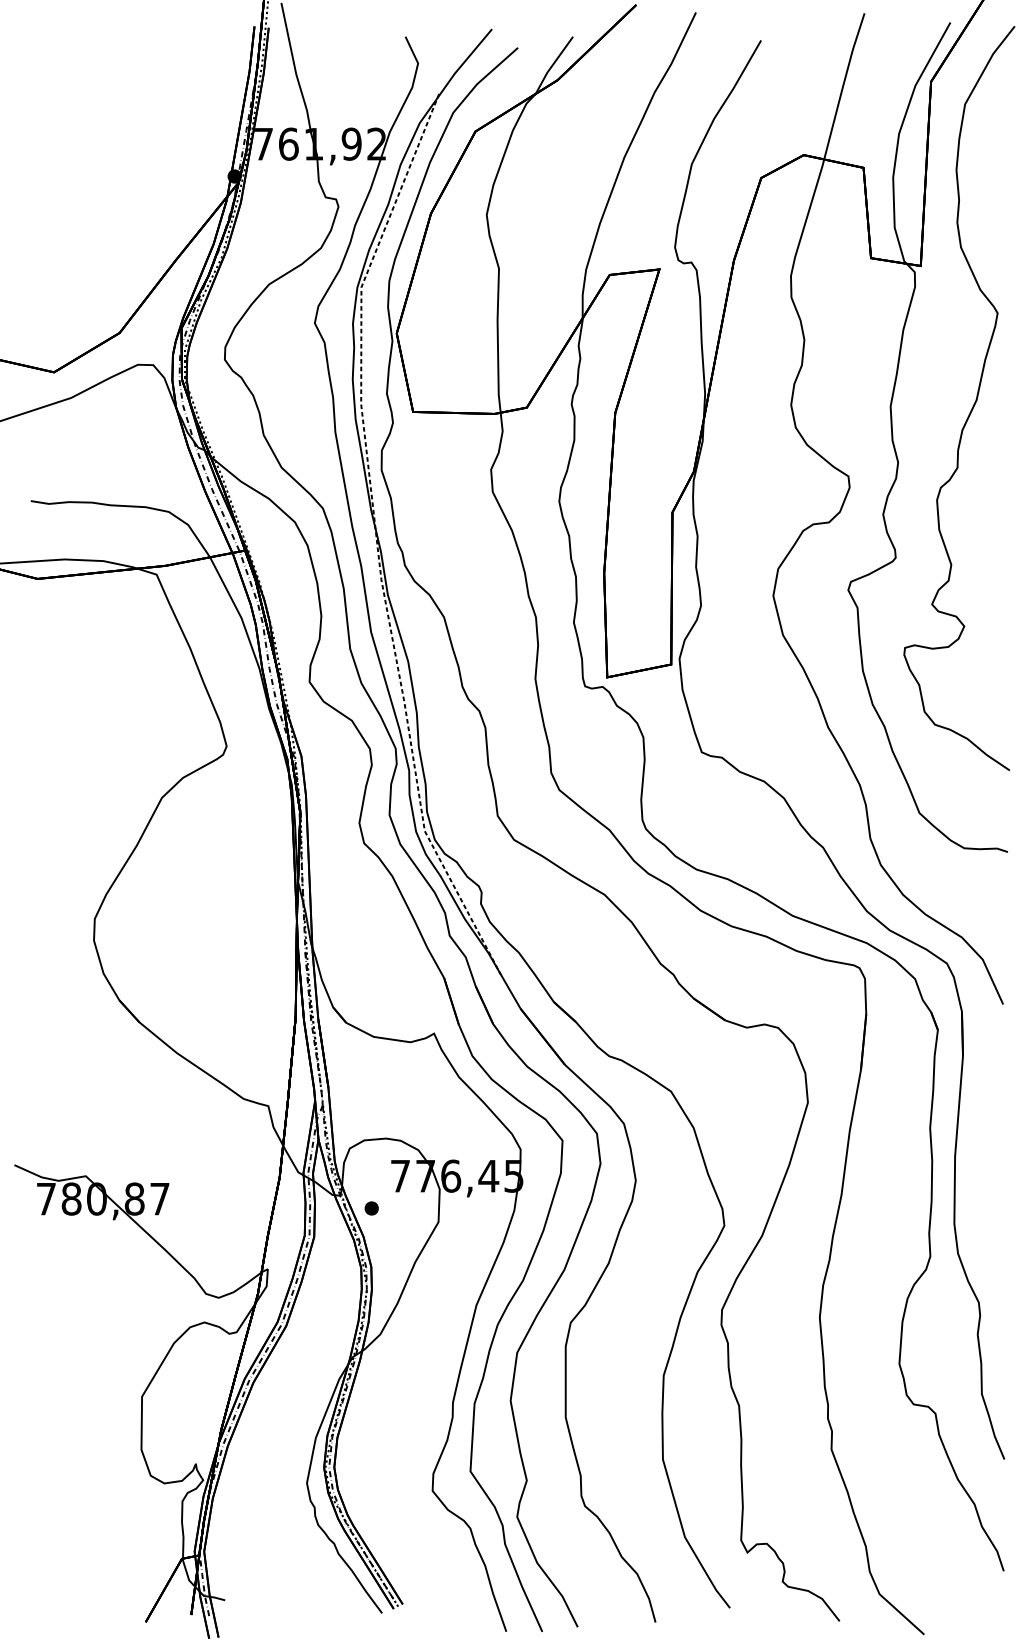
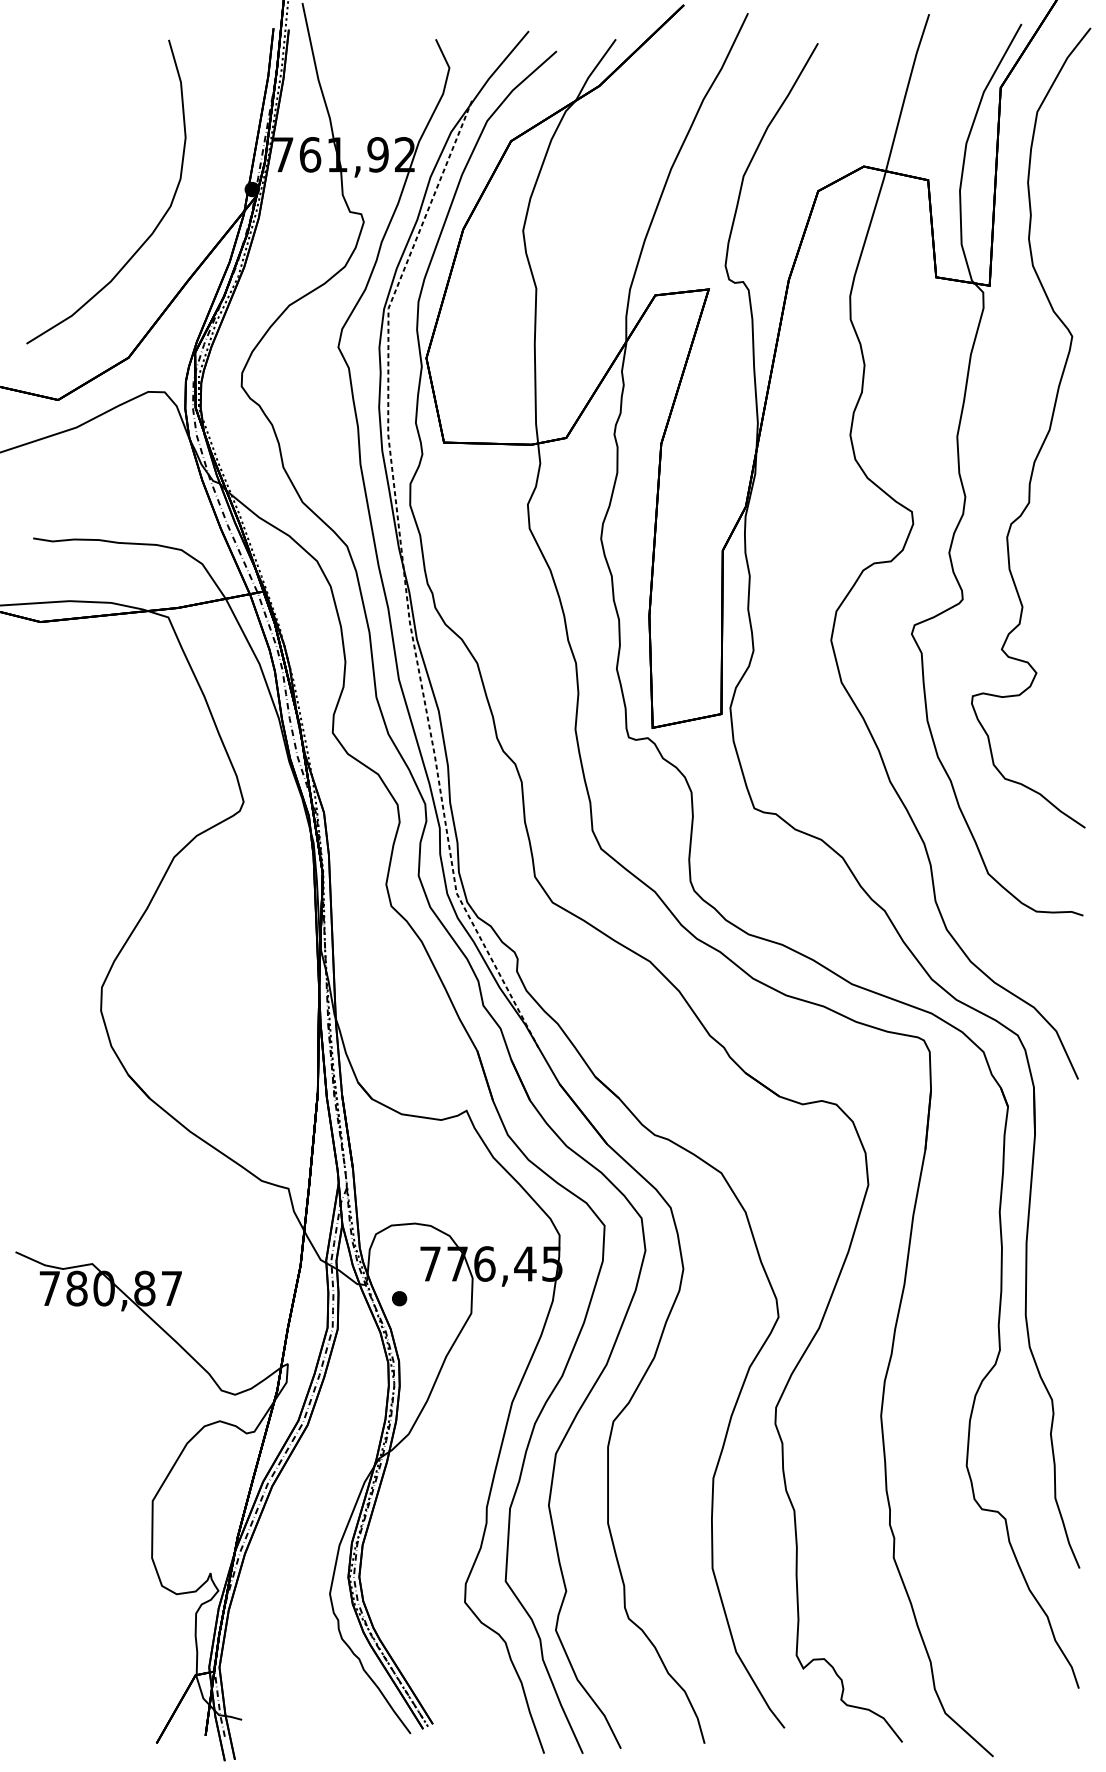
curve: (146, 208) -> (157, 223), added

